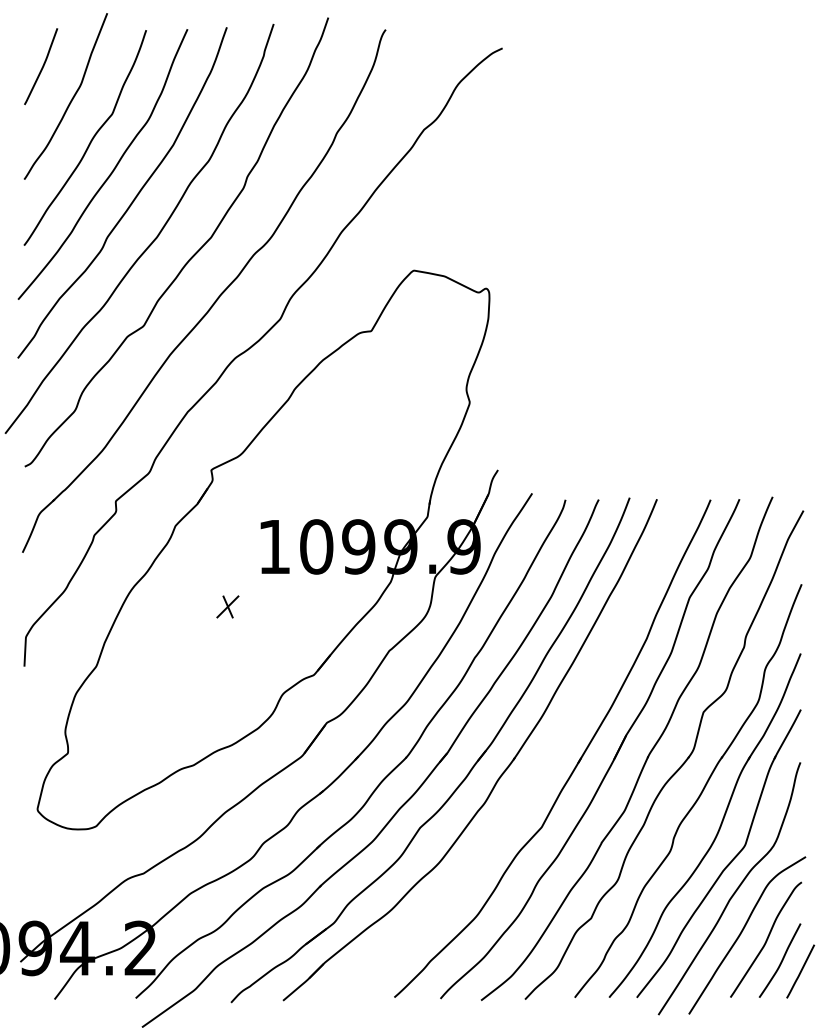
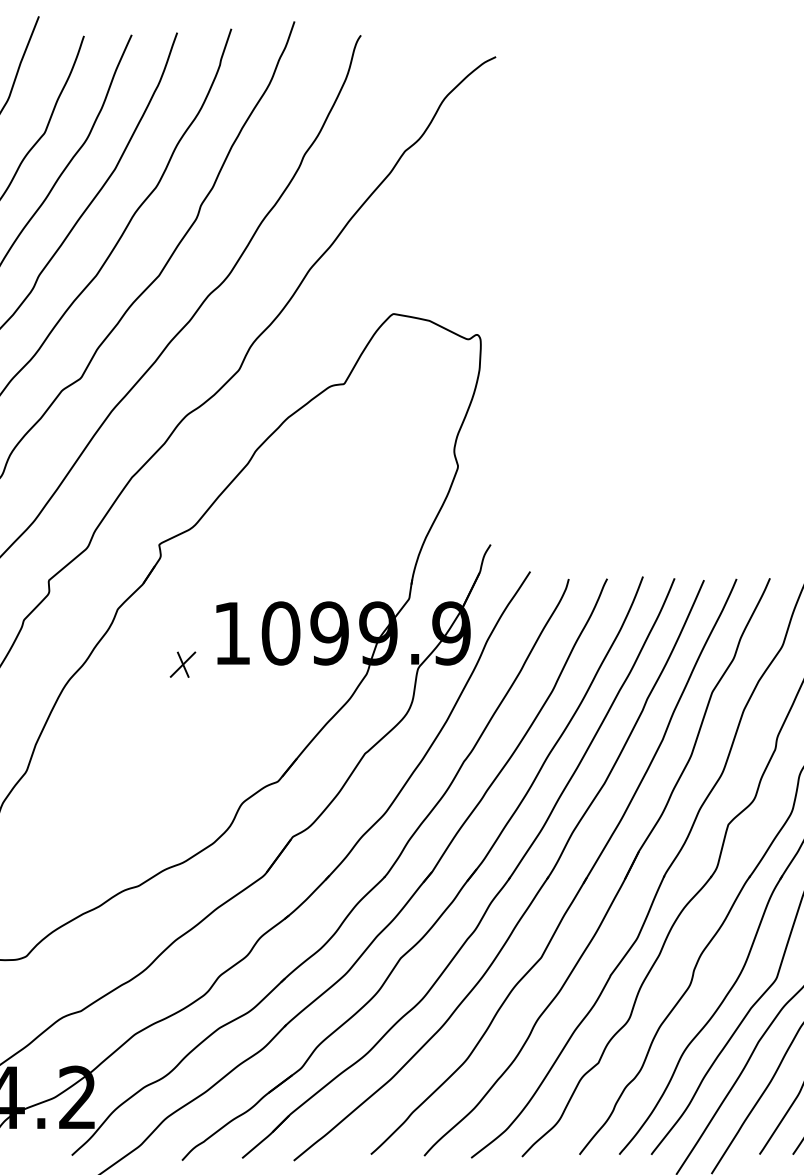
part: (227, 606) -> (182, 664), moved
part: (536, 772) -> (535, 894), added

